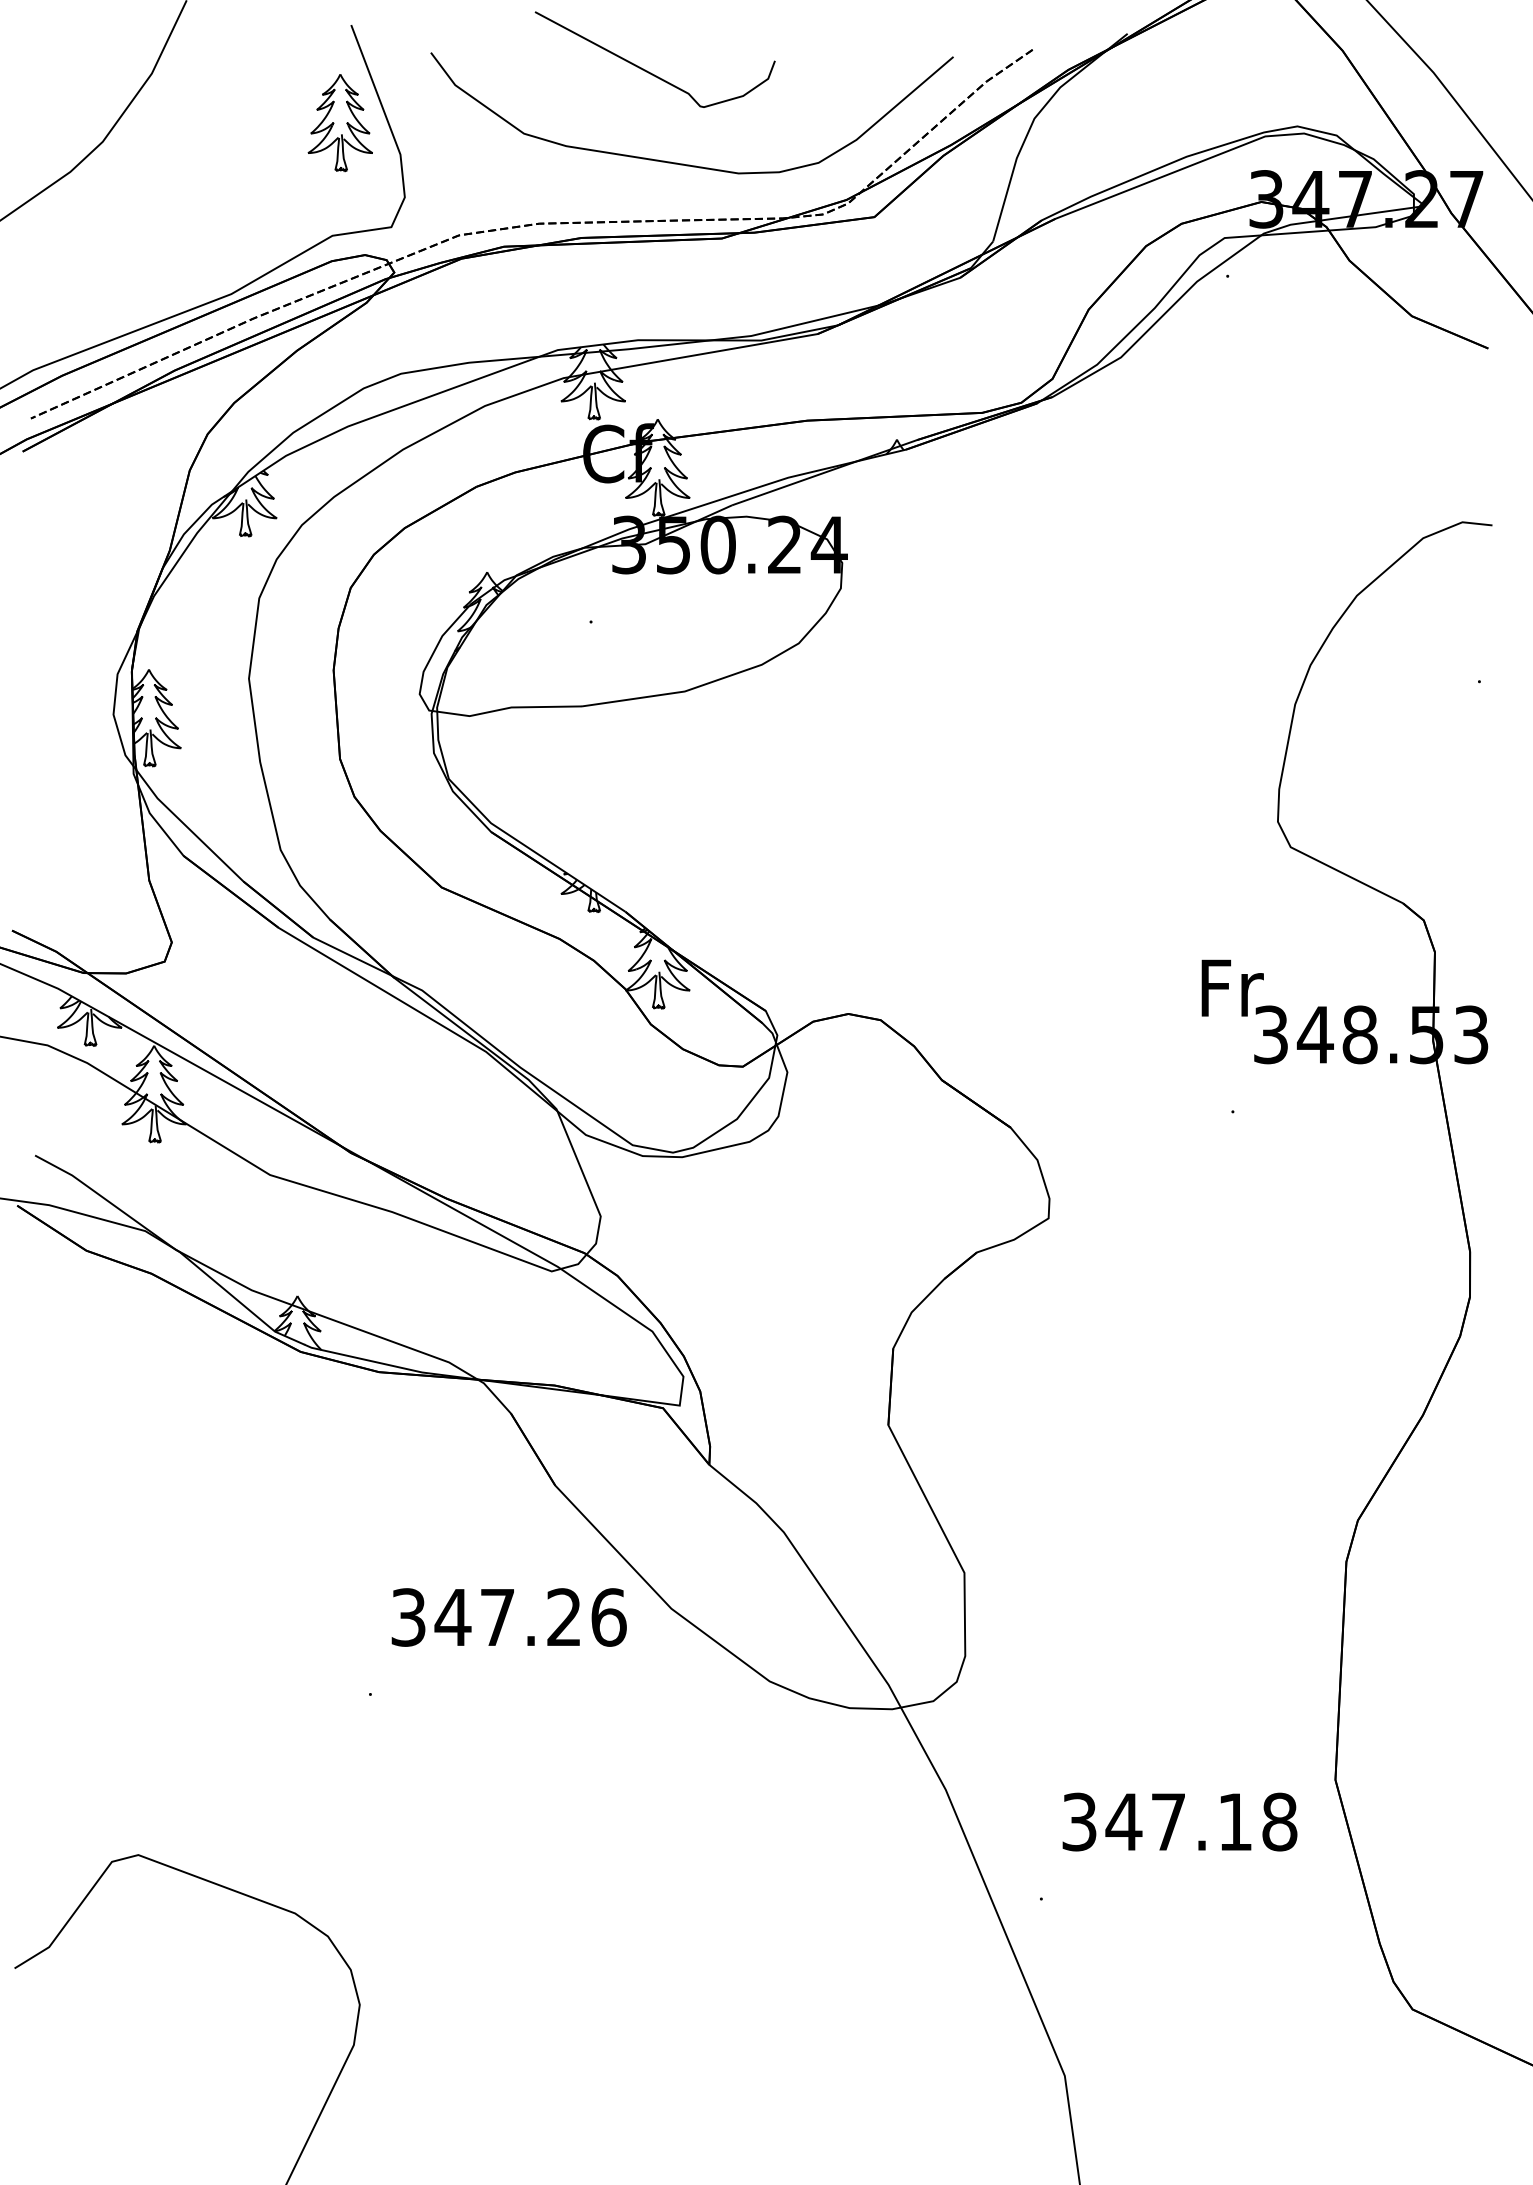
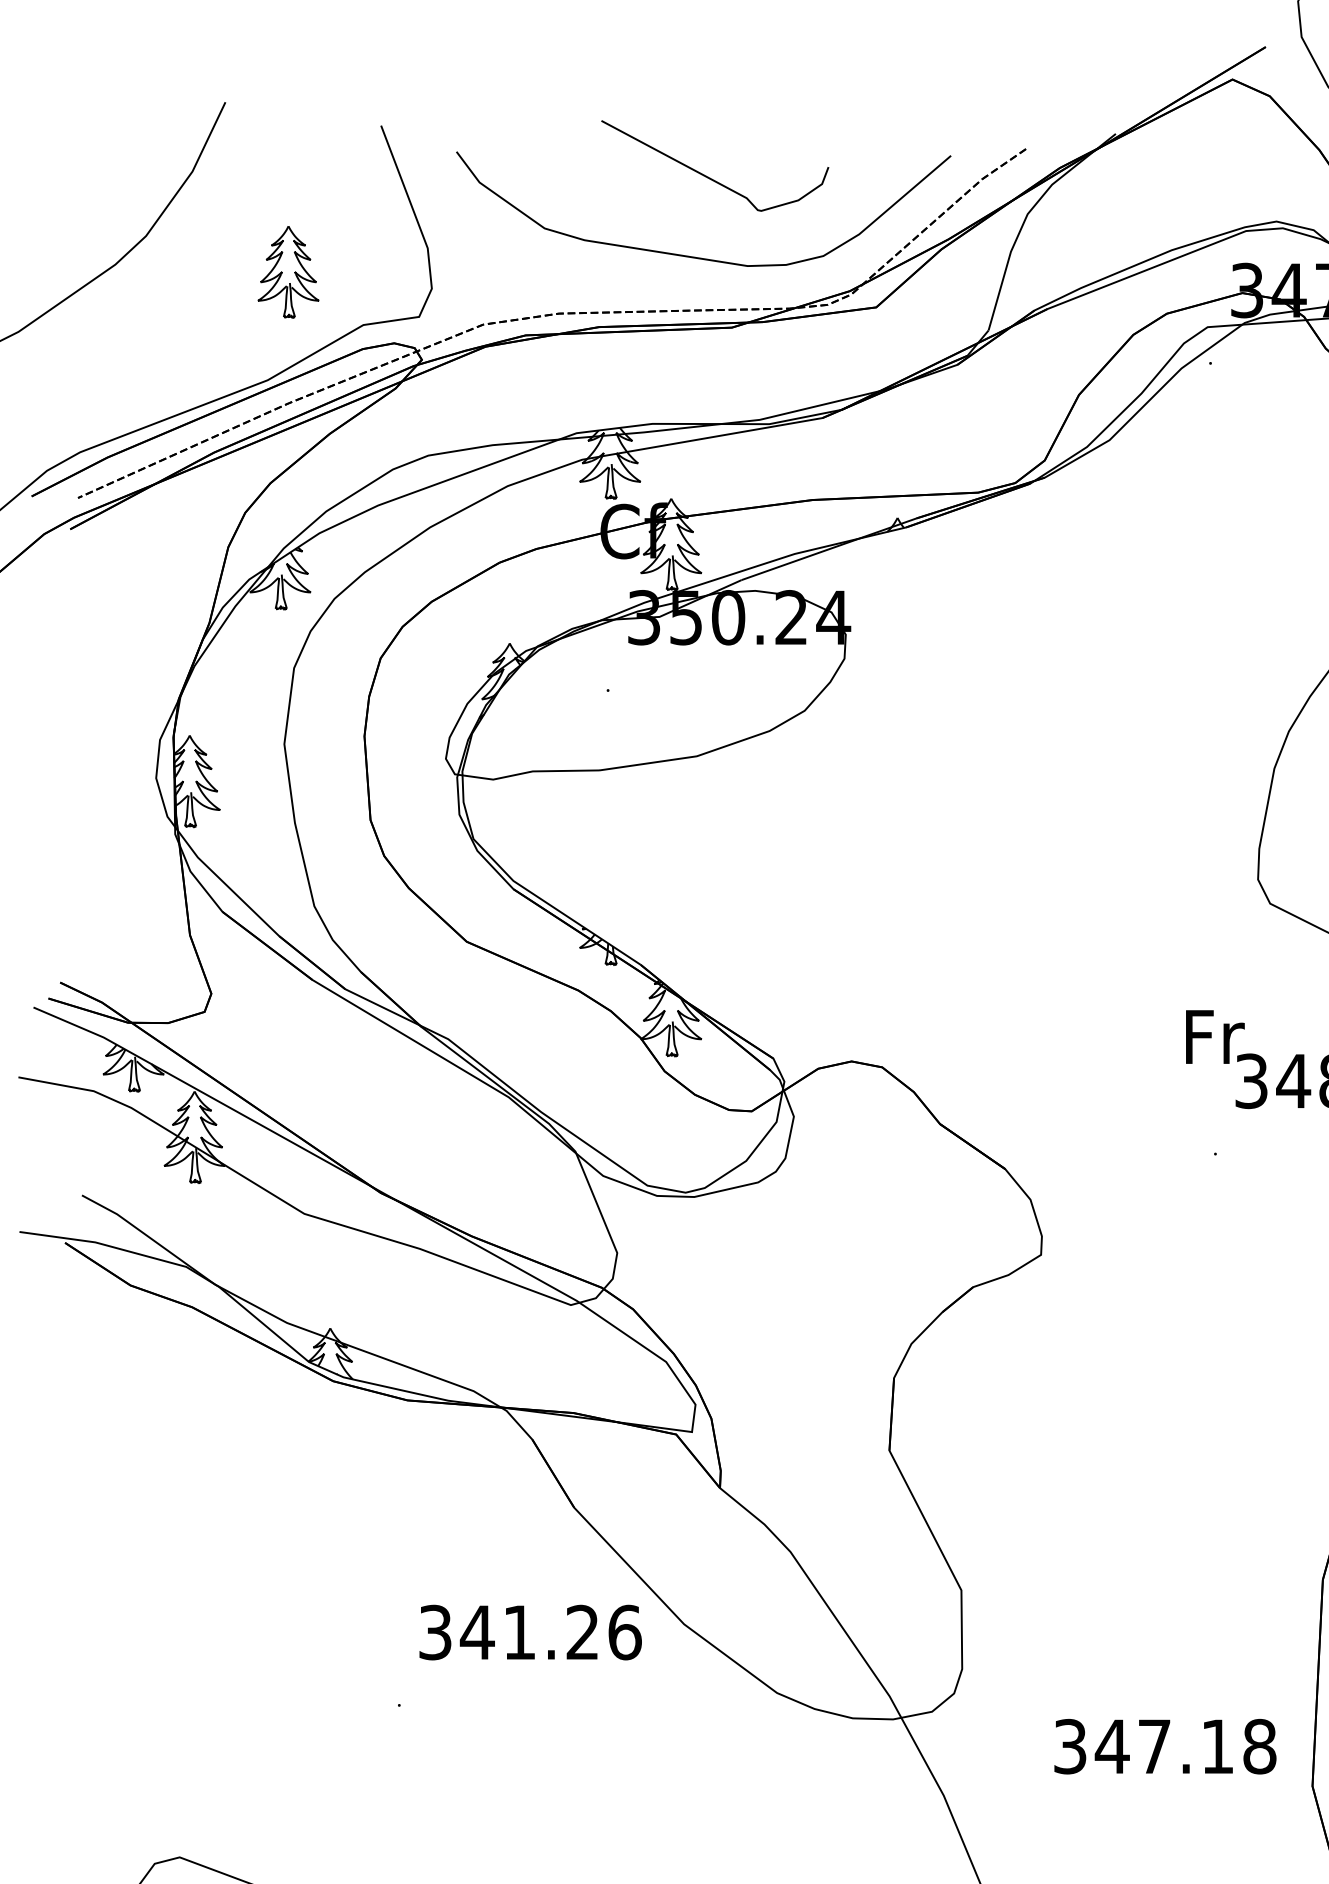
curve: (649, 71) -> (709, 177), moved
part: (339, 123) -> (287, 272), moved
text: (497, 1617) -> (519, 1632), 347.26 -> 341.26
text: (1179, 1821) -> (1164, 1746), moved

